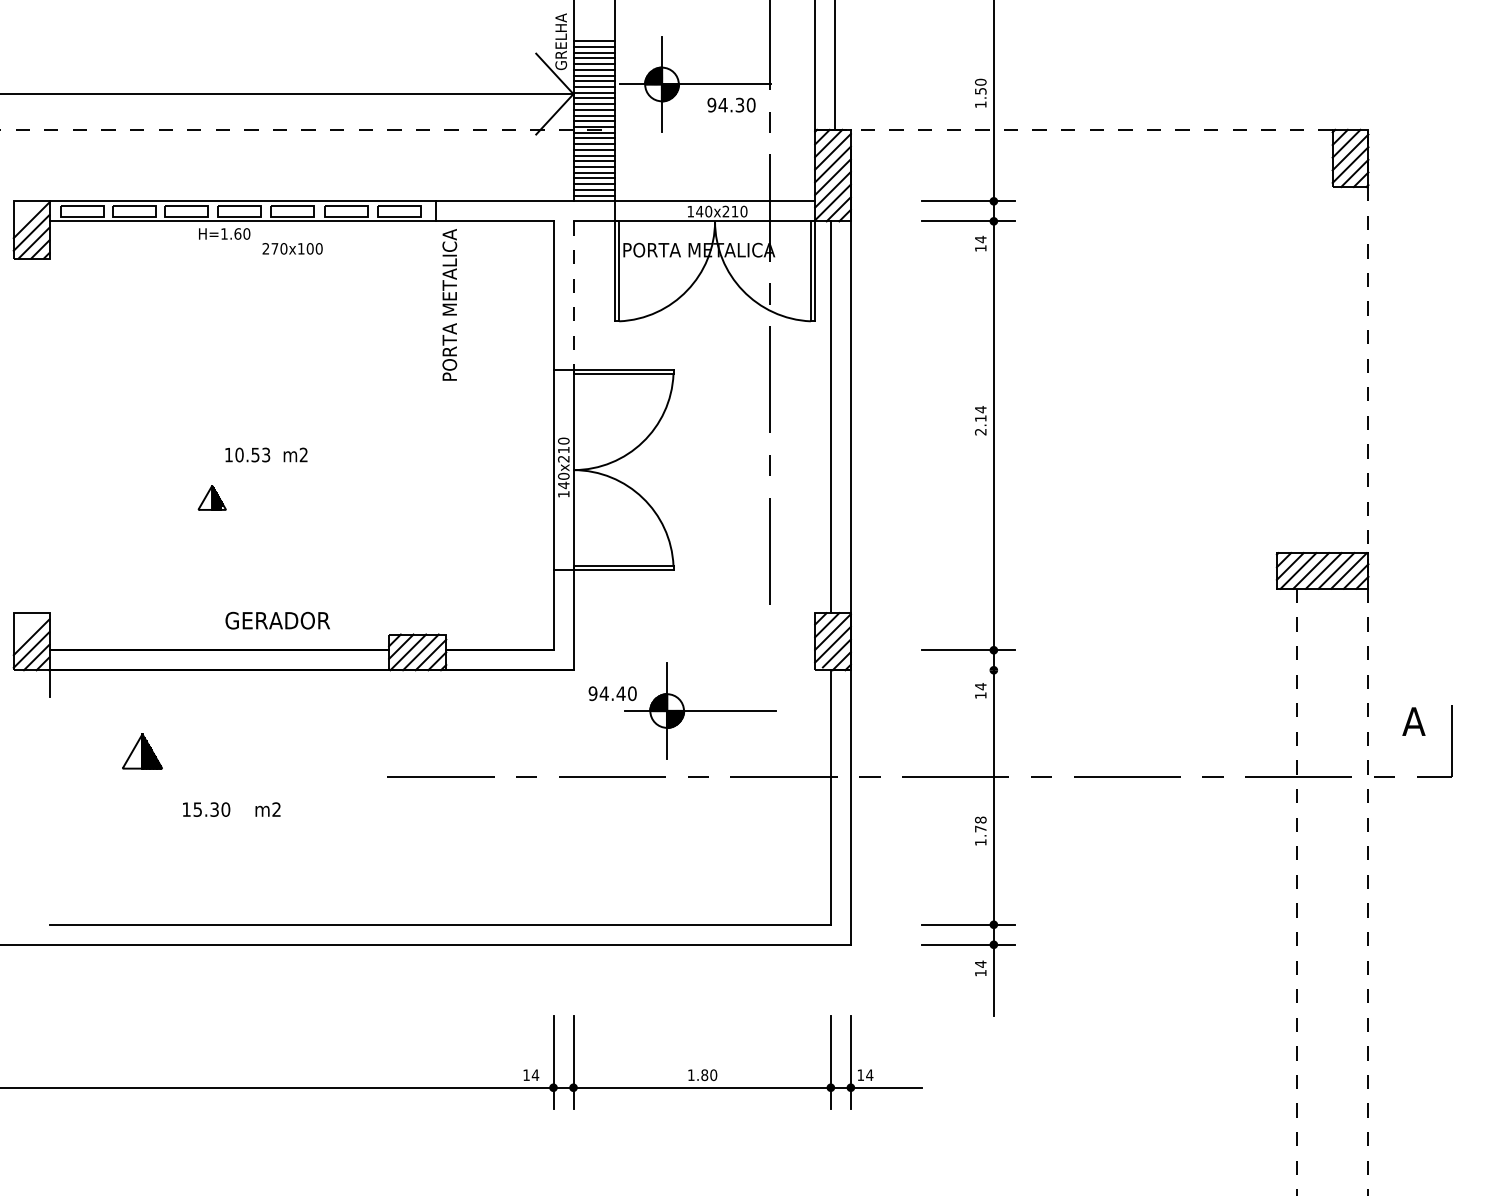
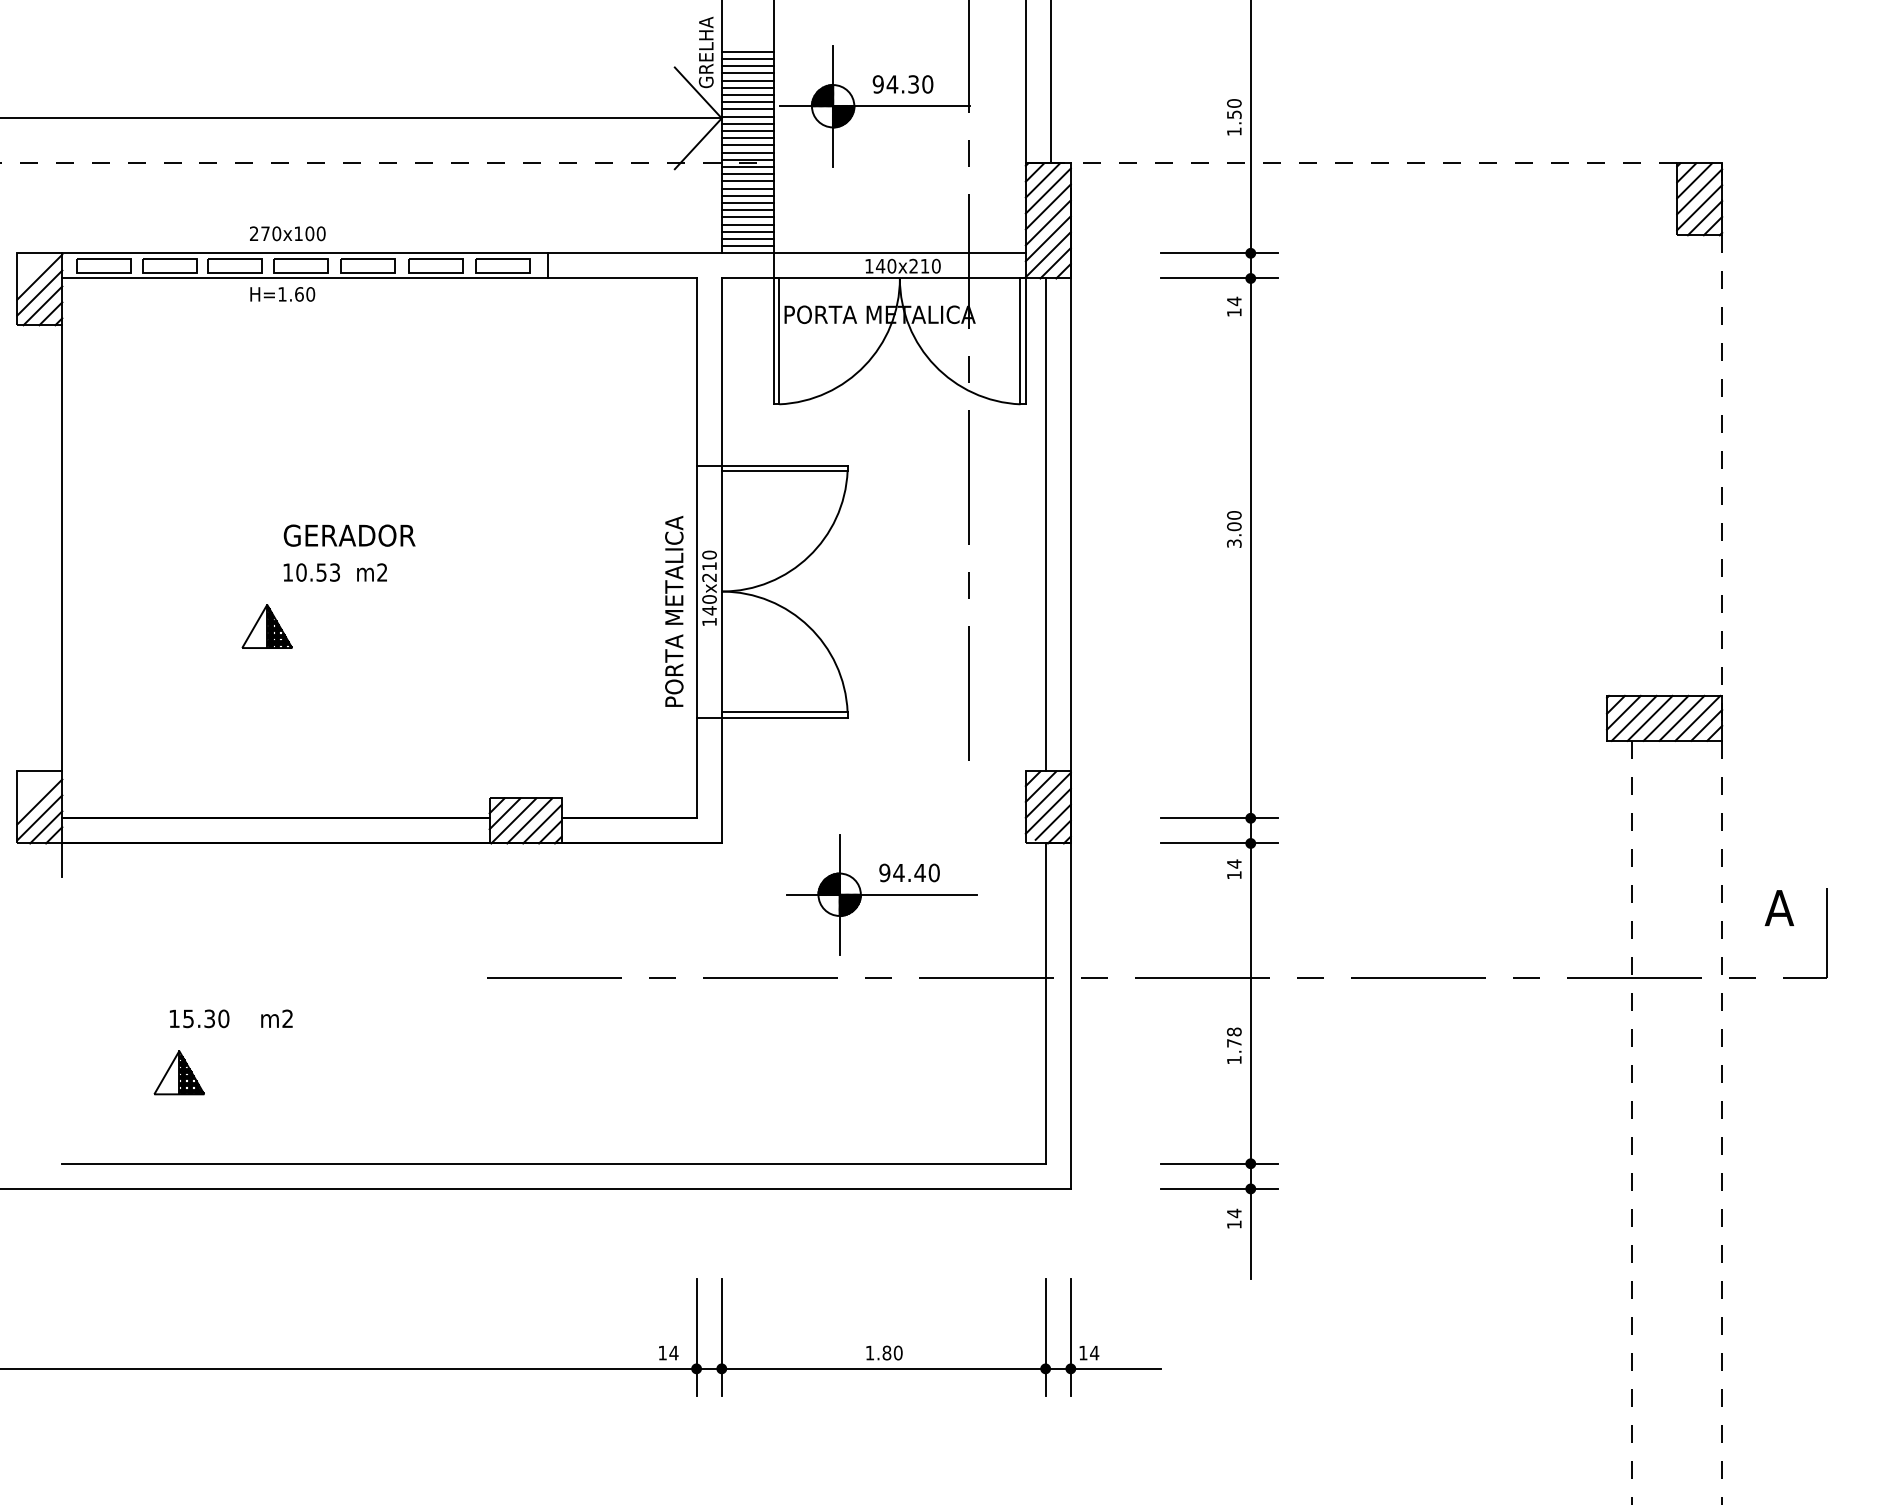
text: (731, 104) -> (902, 83), moved
text: (292, 248) -> (287, 233), moved
line: (573, 296) -> (721, 373), dashed -> solid
text: (449, 304) -> (673, 610), moved
text: (980, 420) -> (1233, 529), 2.14 -> 3.00
line: (49, 435) -> (62, 547), added
part: (211, 497) -> (266, 626), size x1.43
text: (277, 620) -> (349, 535), moved
line: (968, 670) -> (1218, 843), added
text: (612, 693) -> (909, 872), moved
part: (142, 751) -> (179, 1072), moved
text: (231, 809) -> (230, 1018), moved

